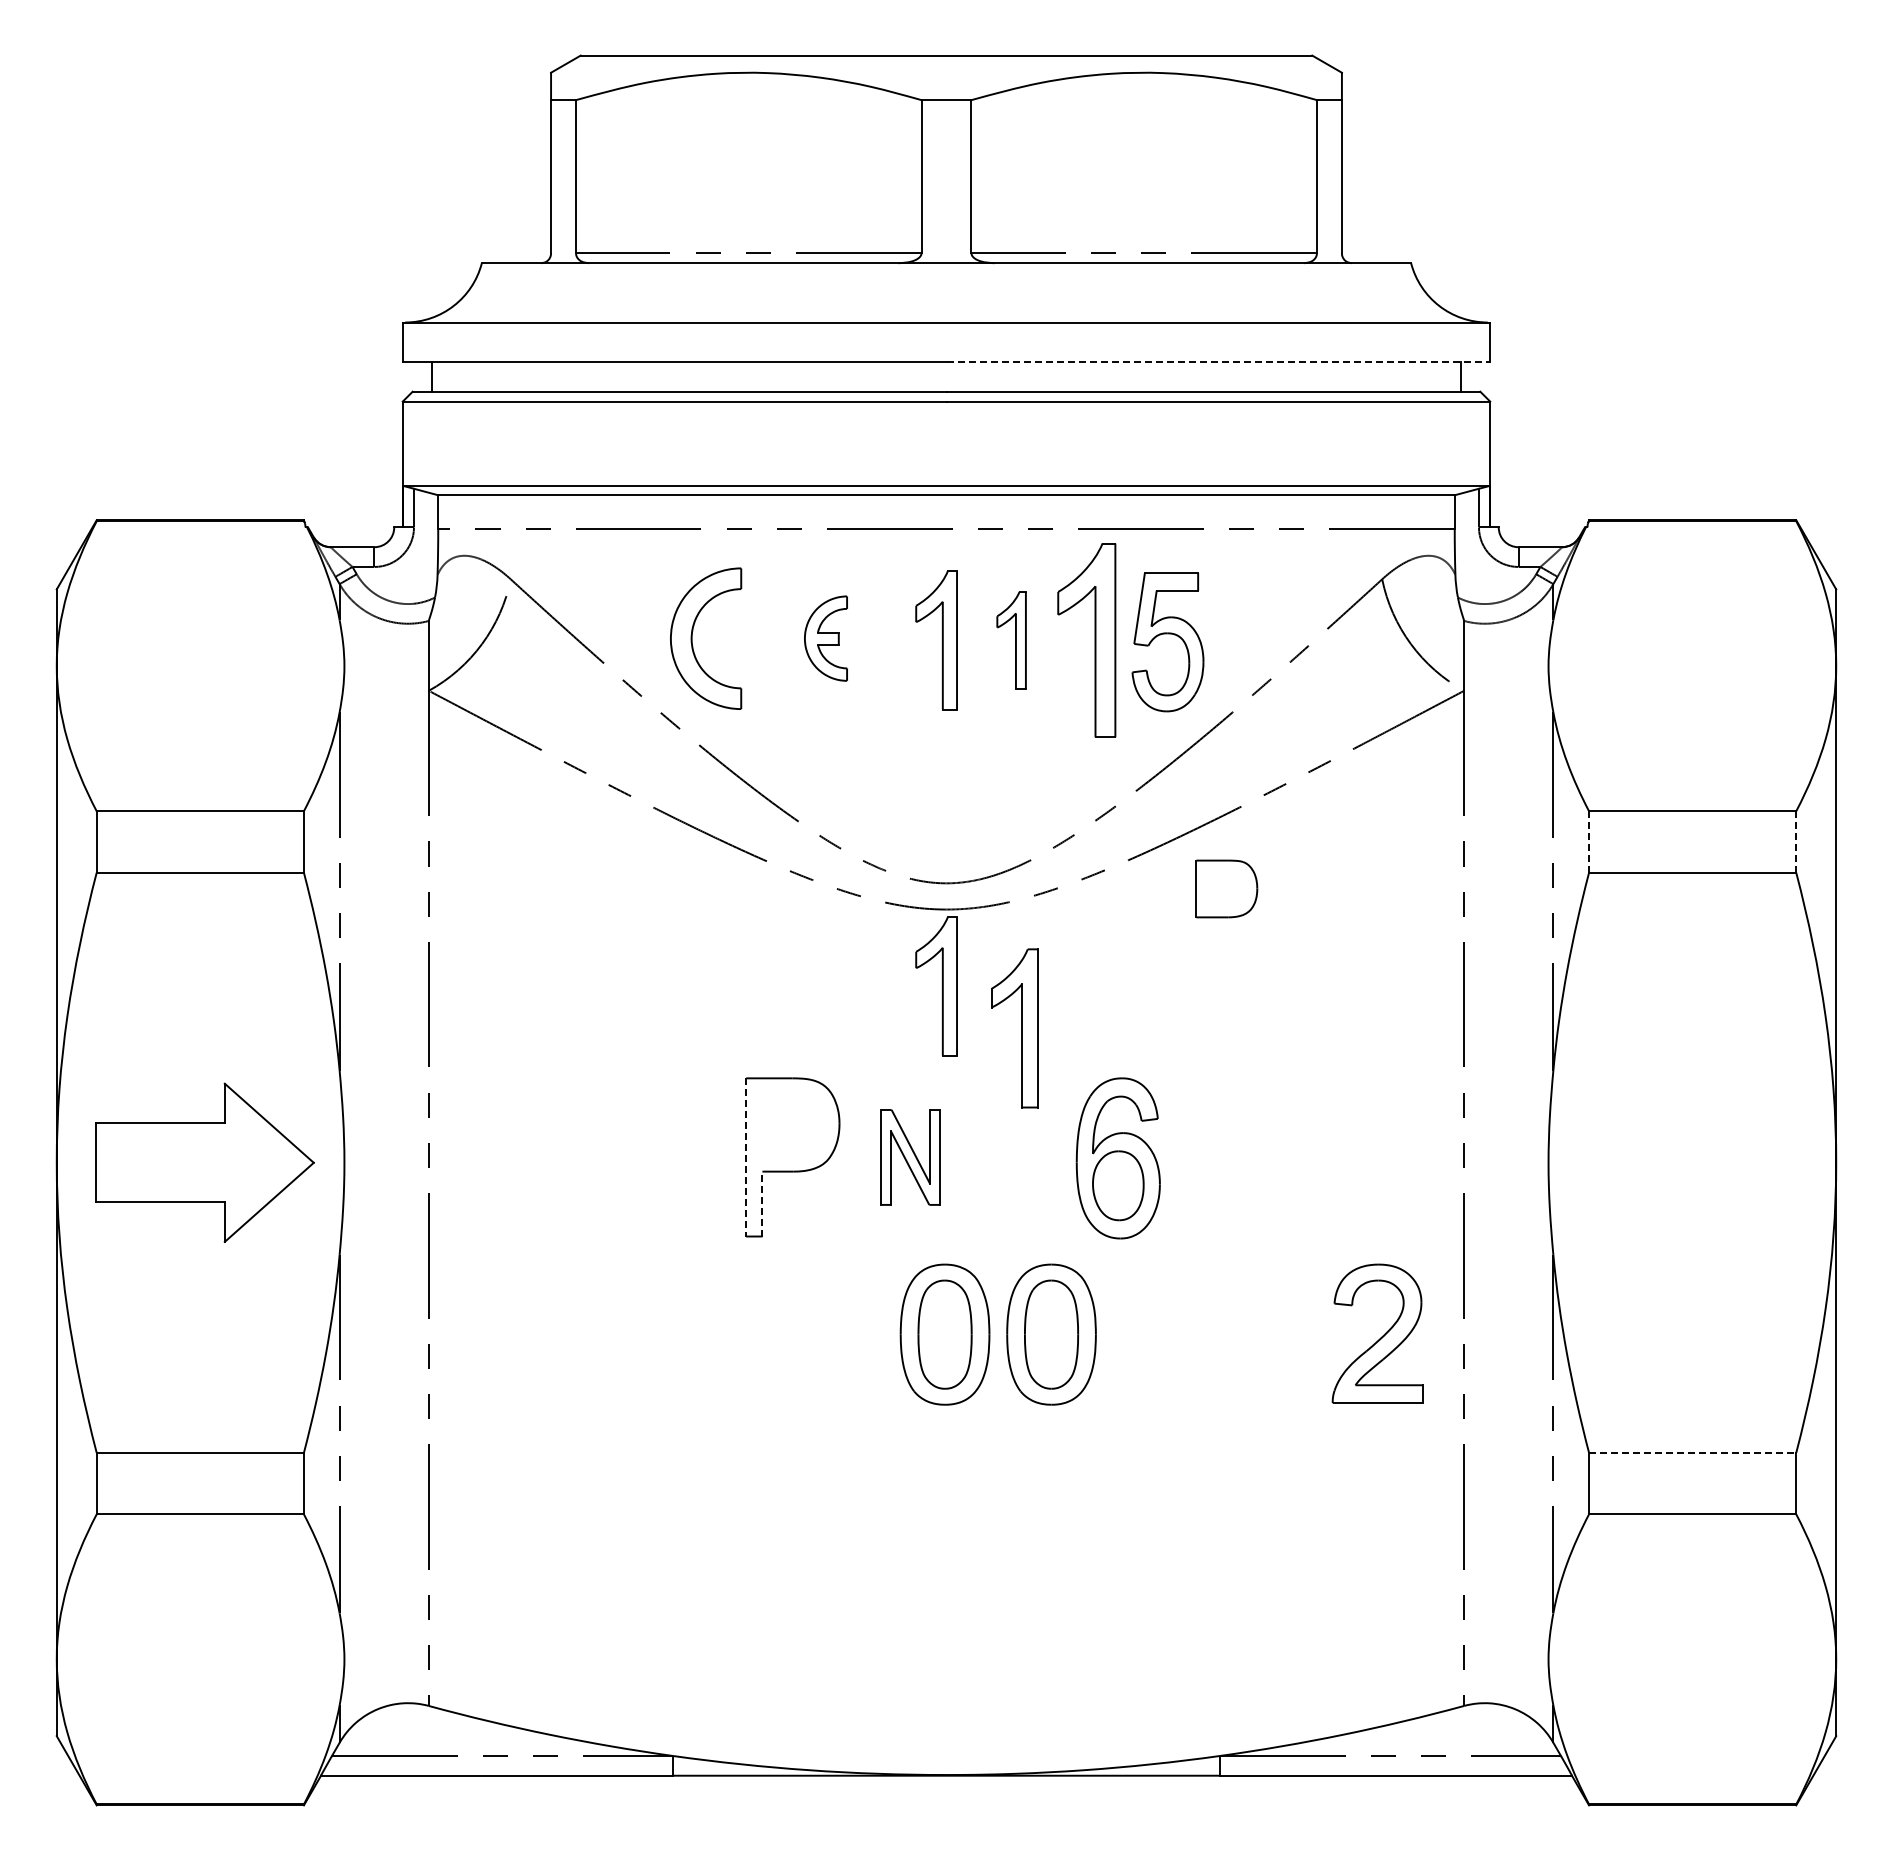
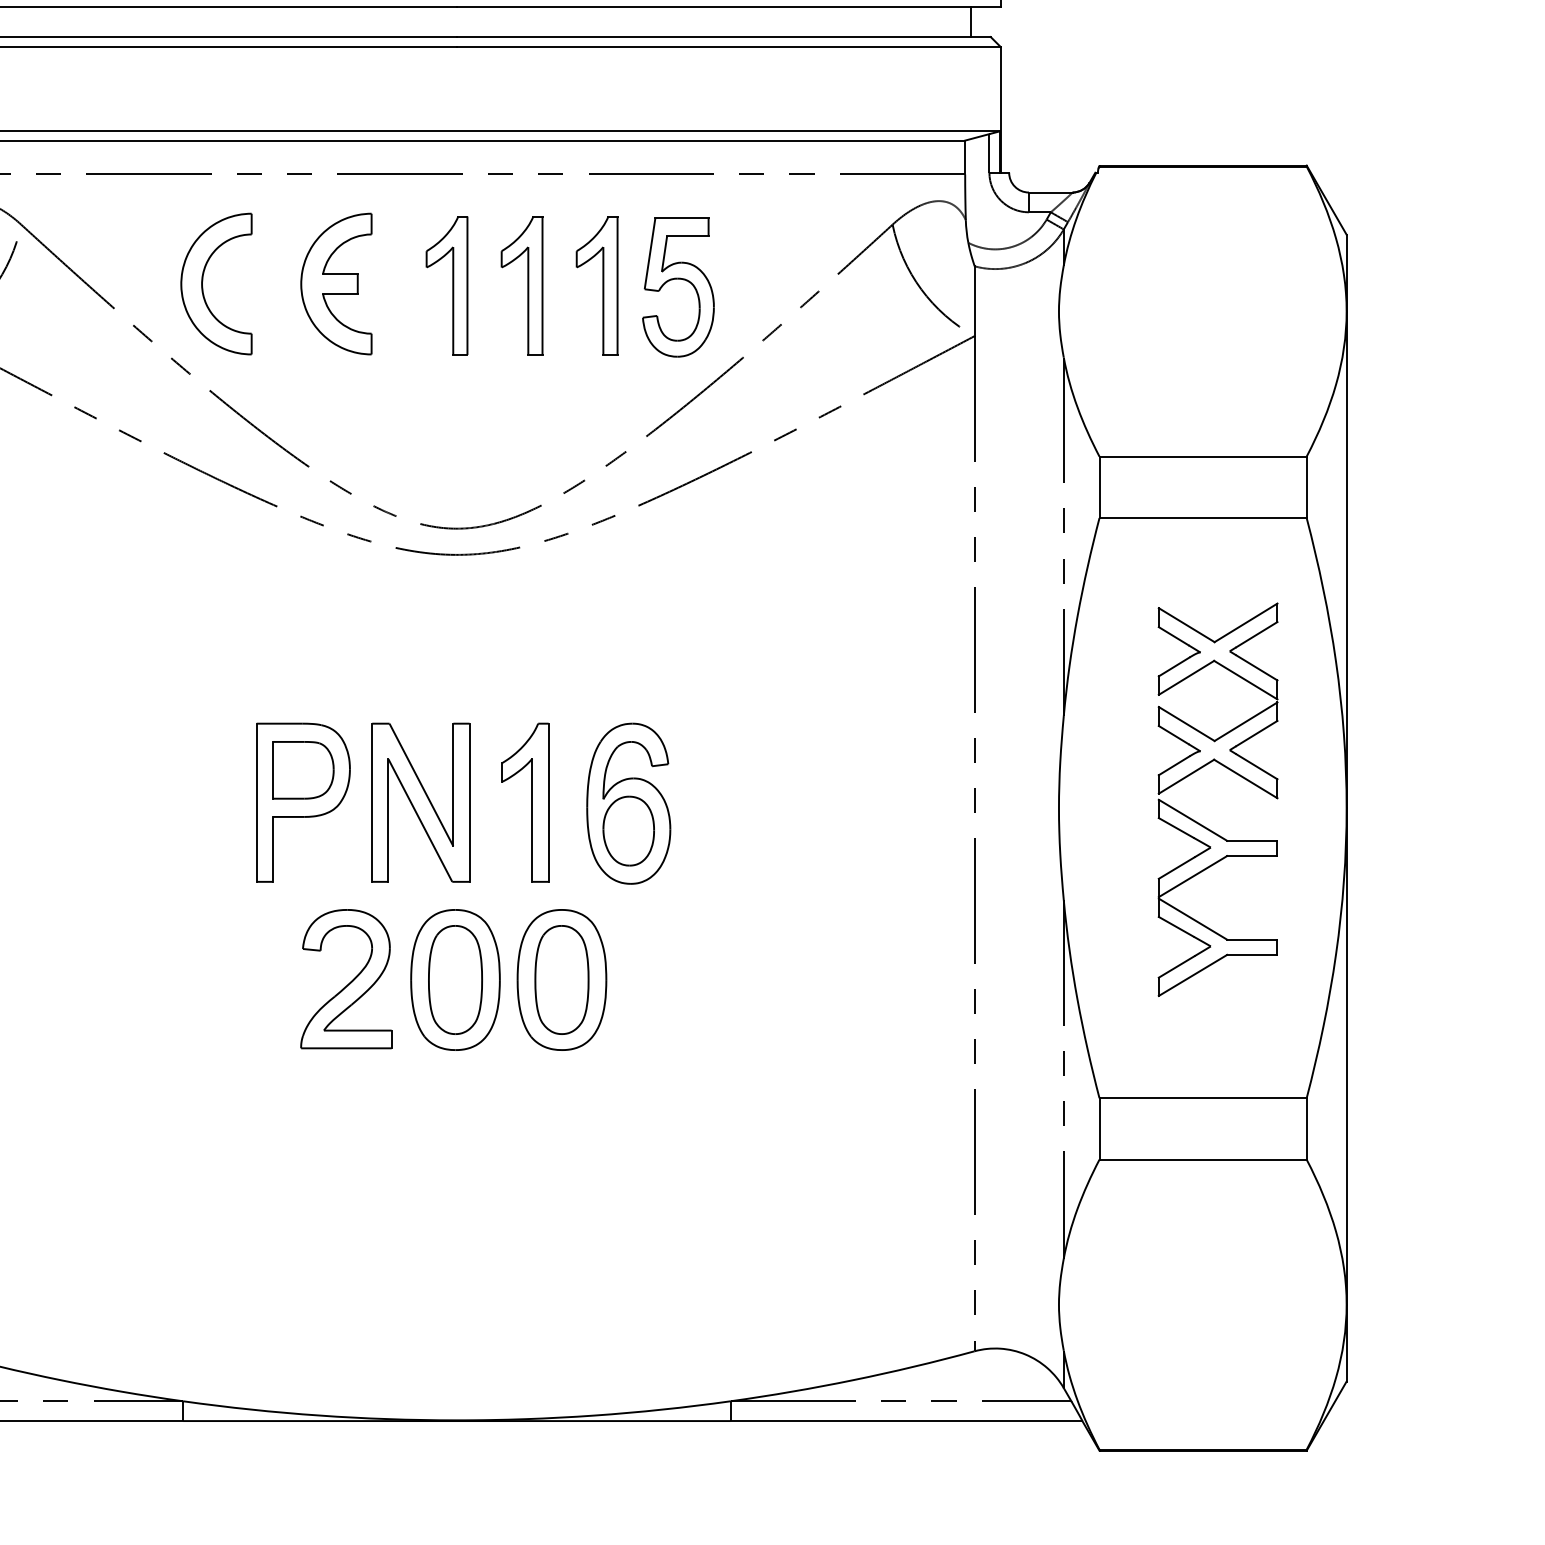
line: (1218, 362) -> (728, 7), dashed -> solid
part: (825, 638) -> (335, 283), size x1.67
part: (1011, 640) -> (521, 285), size x1.43
part: (1086, 640) -> (596, 285), size x0.71
line: (1589, 842) -> (1099, 487), dashed -> solid
line: (1796, 842) -> (1306, 487), dashed -> solid
part: (1226, 888) -> (302, 769), moved
part: (936, 986) -> (446, 631), removed
part: (1021, 1028) -> (531, 802), moved
line: (746, 1157) -> (256, 802), dashed -> solid
part: (910, 1157) -> (420, 802), size x1.67
part: (1692, 1179) -> (1202, 824), added
line: (762, 1203) -> (272, 848), dashed -> solid
part: (1377, 1333) -> (345, 978), moved
line: (1692, 1452) -> (1202, 1097), dashed -> solid

